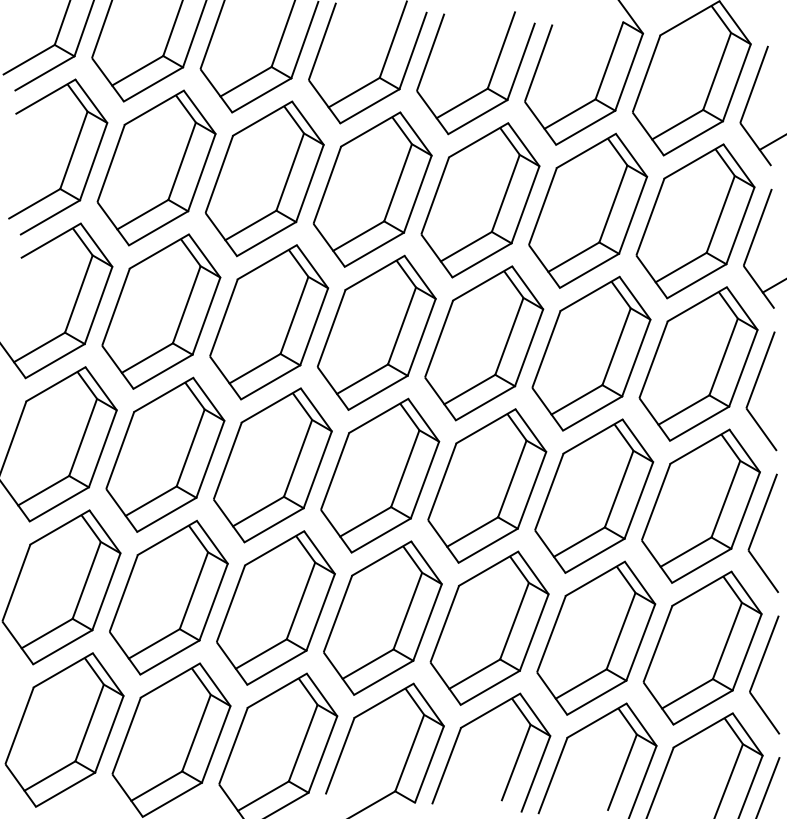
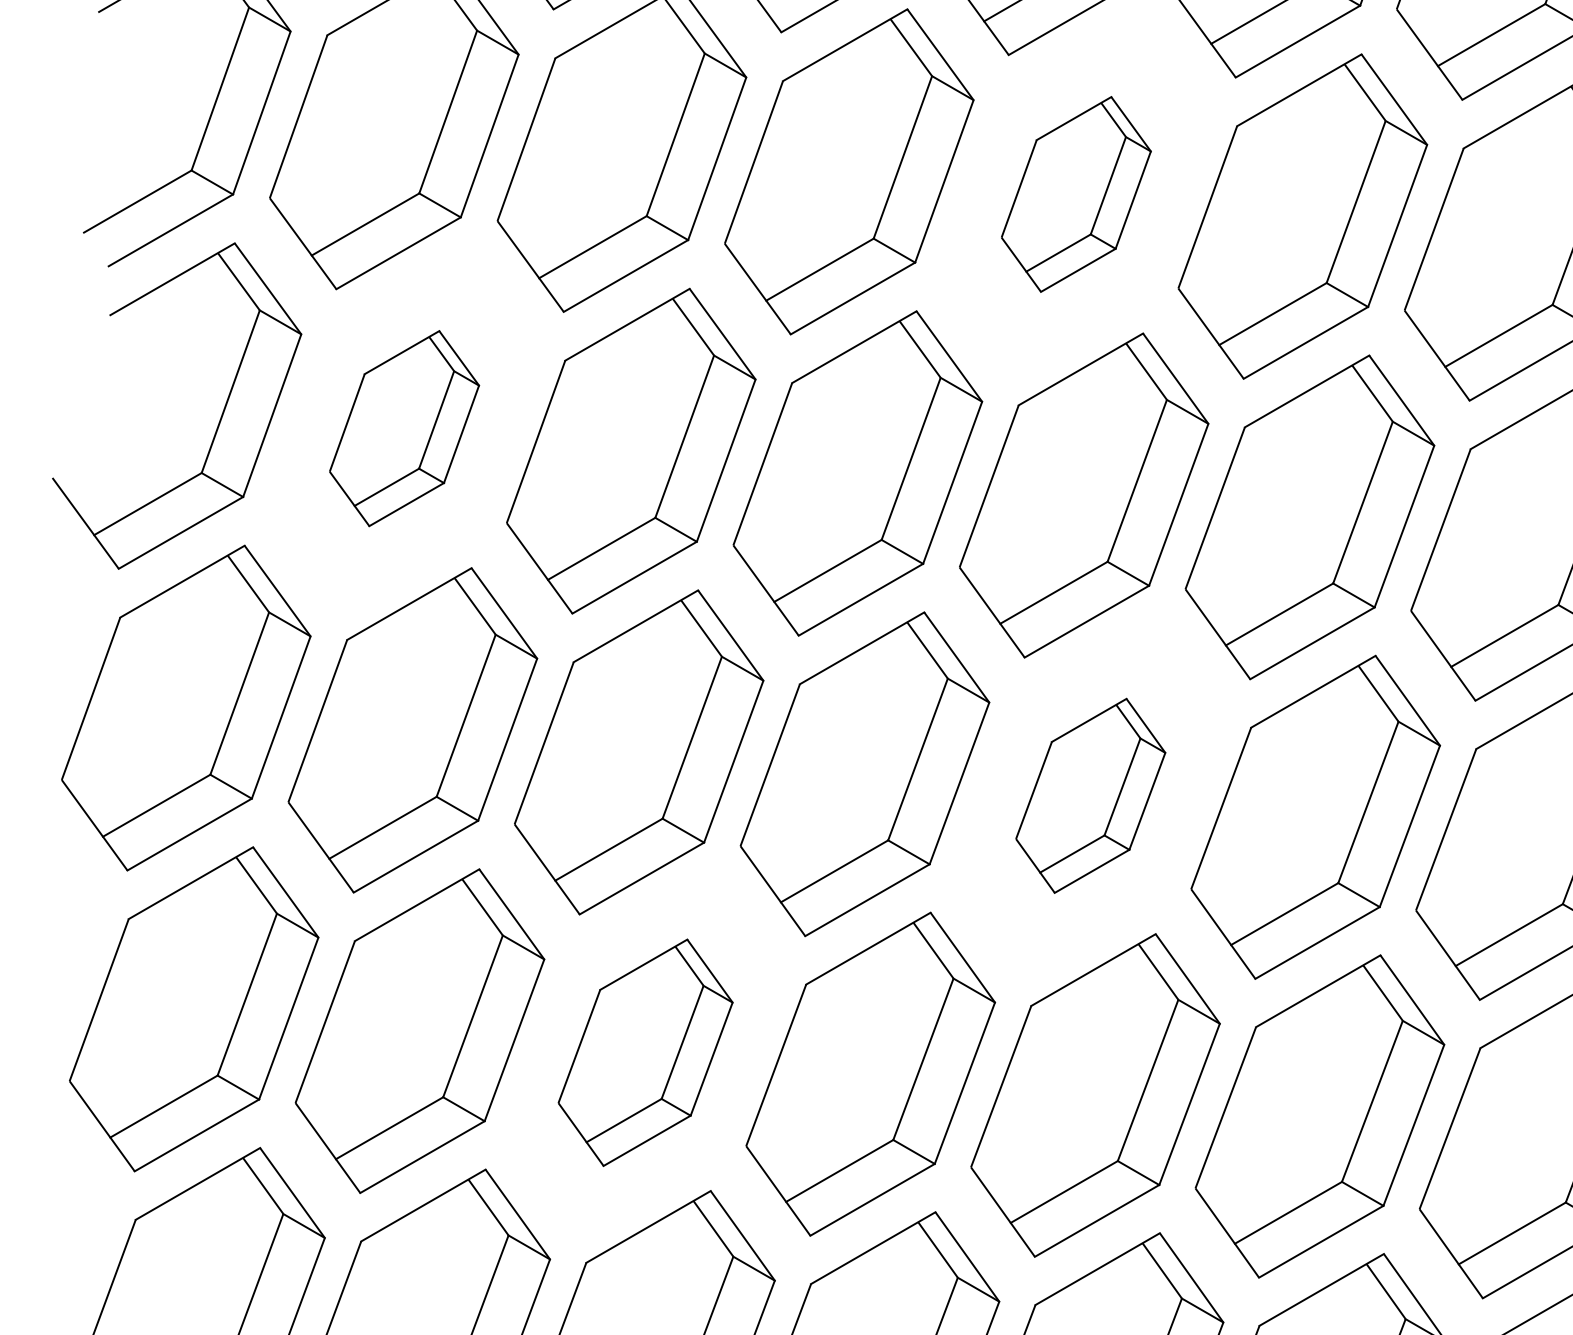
part: (480, 200) -> (1076, 194), size x0.6
part: (161, 311) -> (404, 428), size x0.6
part: (487, 485) -> (1091, 794), size x0.6
part: (275, 607) -> (644, 1051), size x0.7

